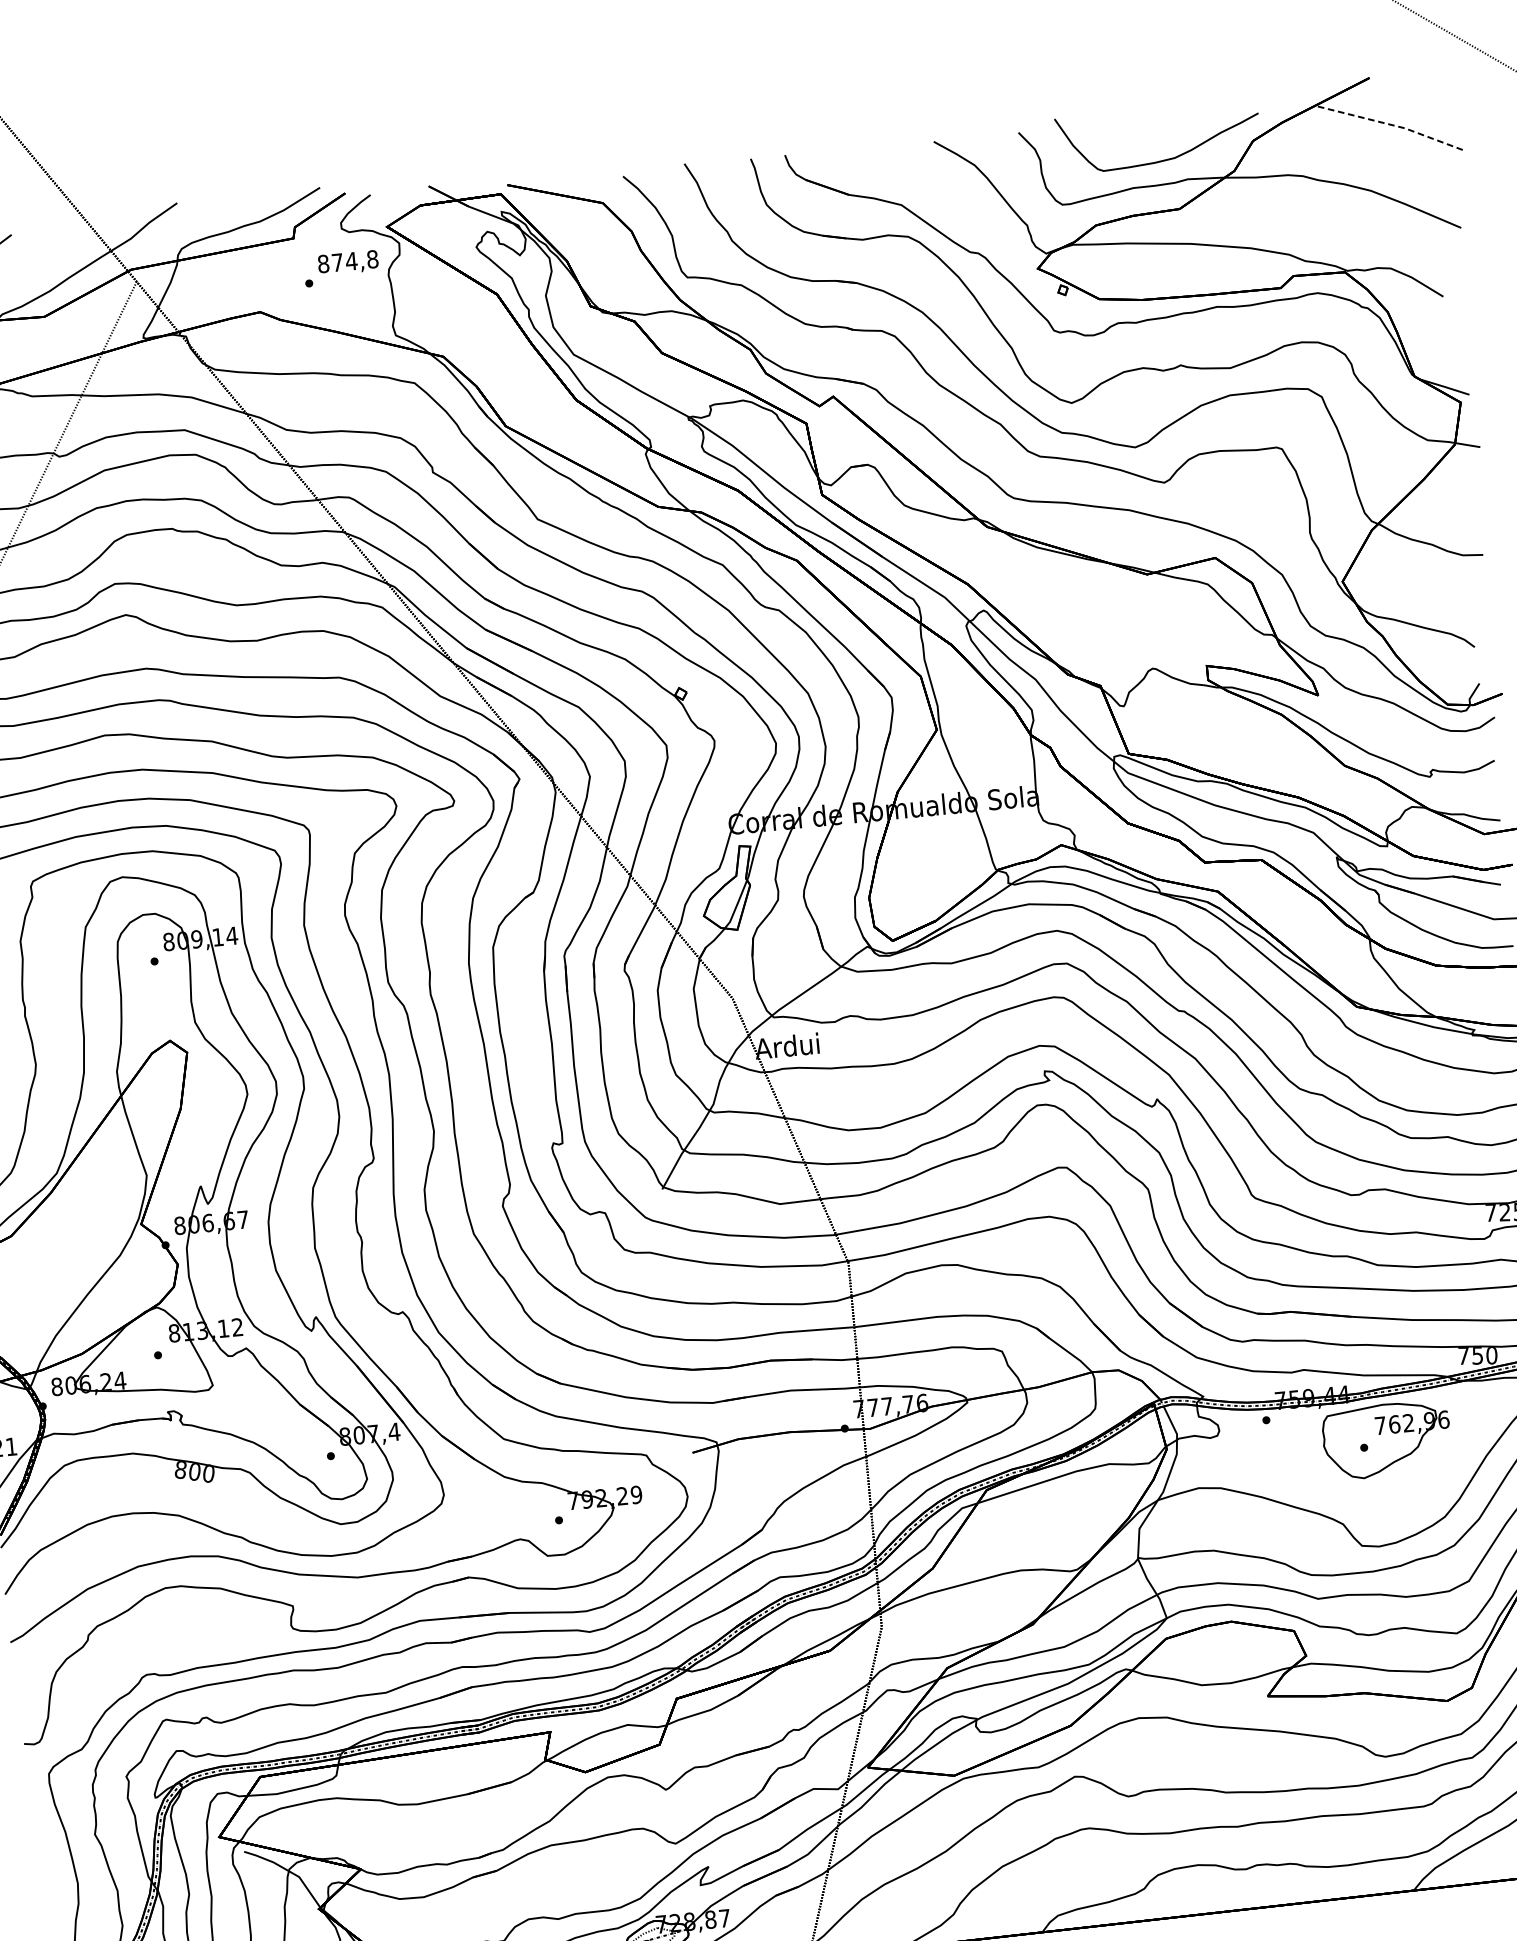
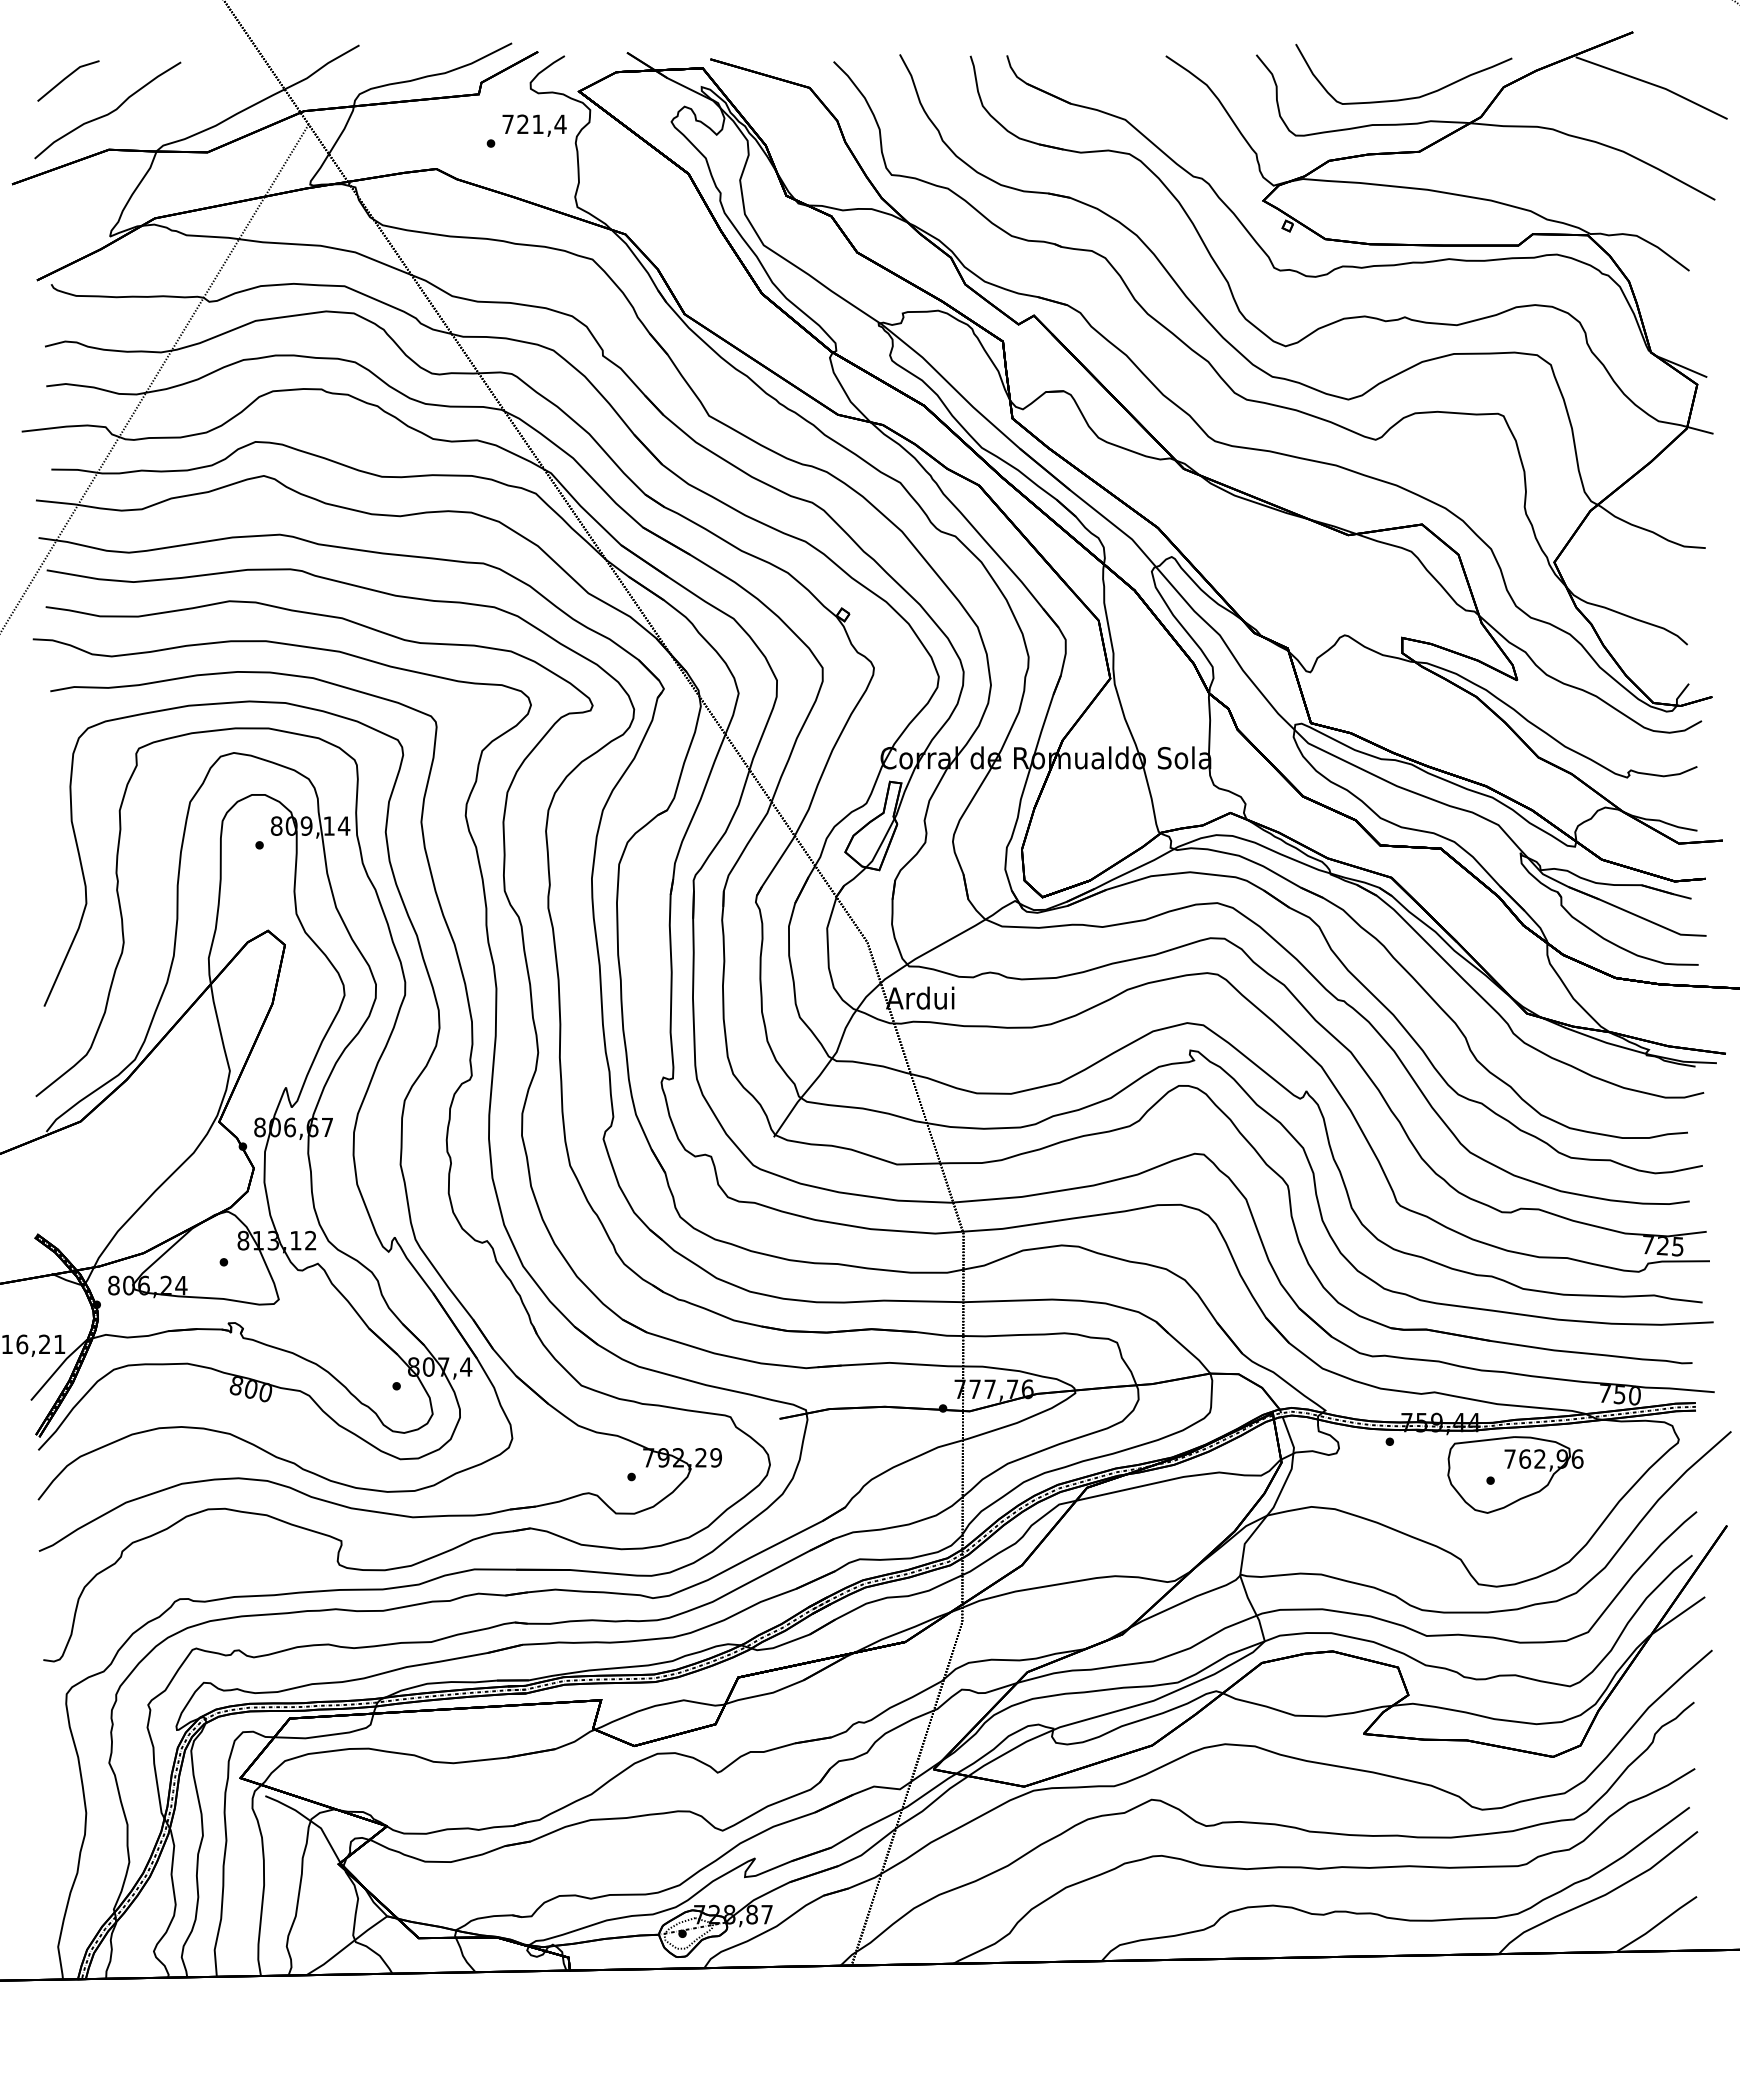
line: (1393, 125) -> (1653, 84), dashed -> solid
text: (348, 261) -> (534, 124), 874,8 -> 721,4

